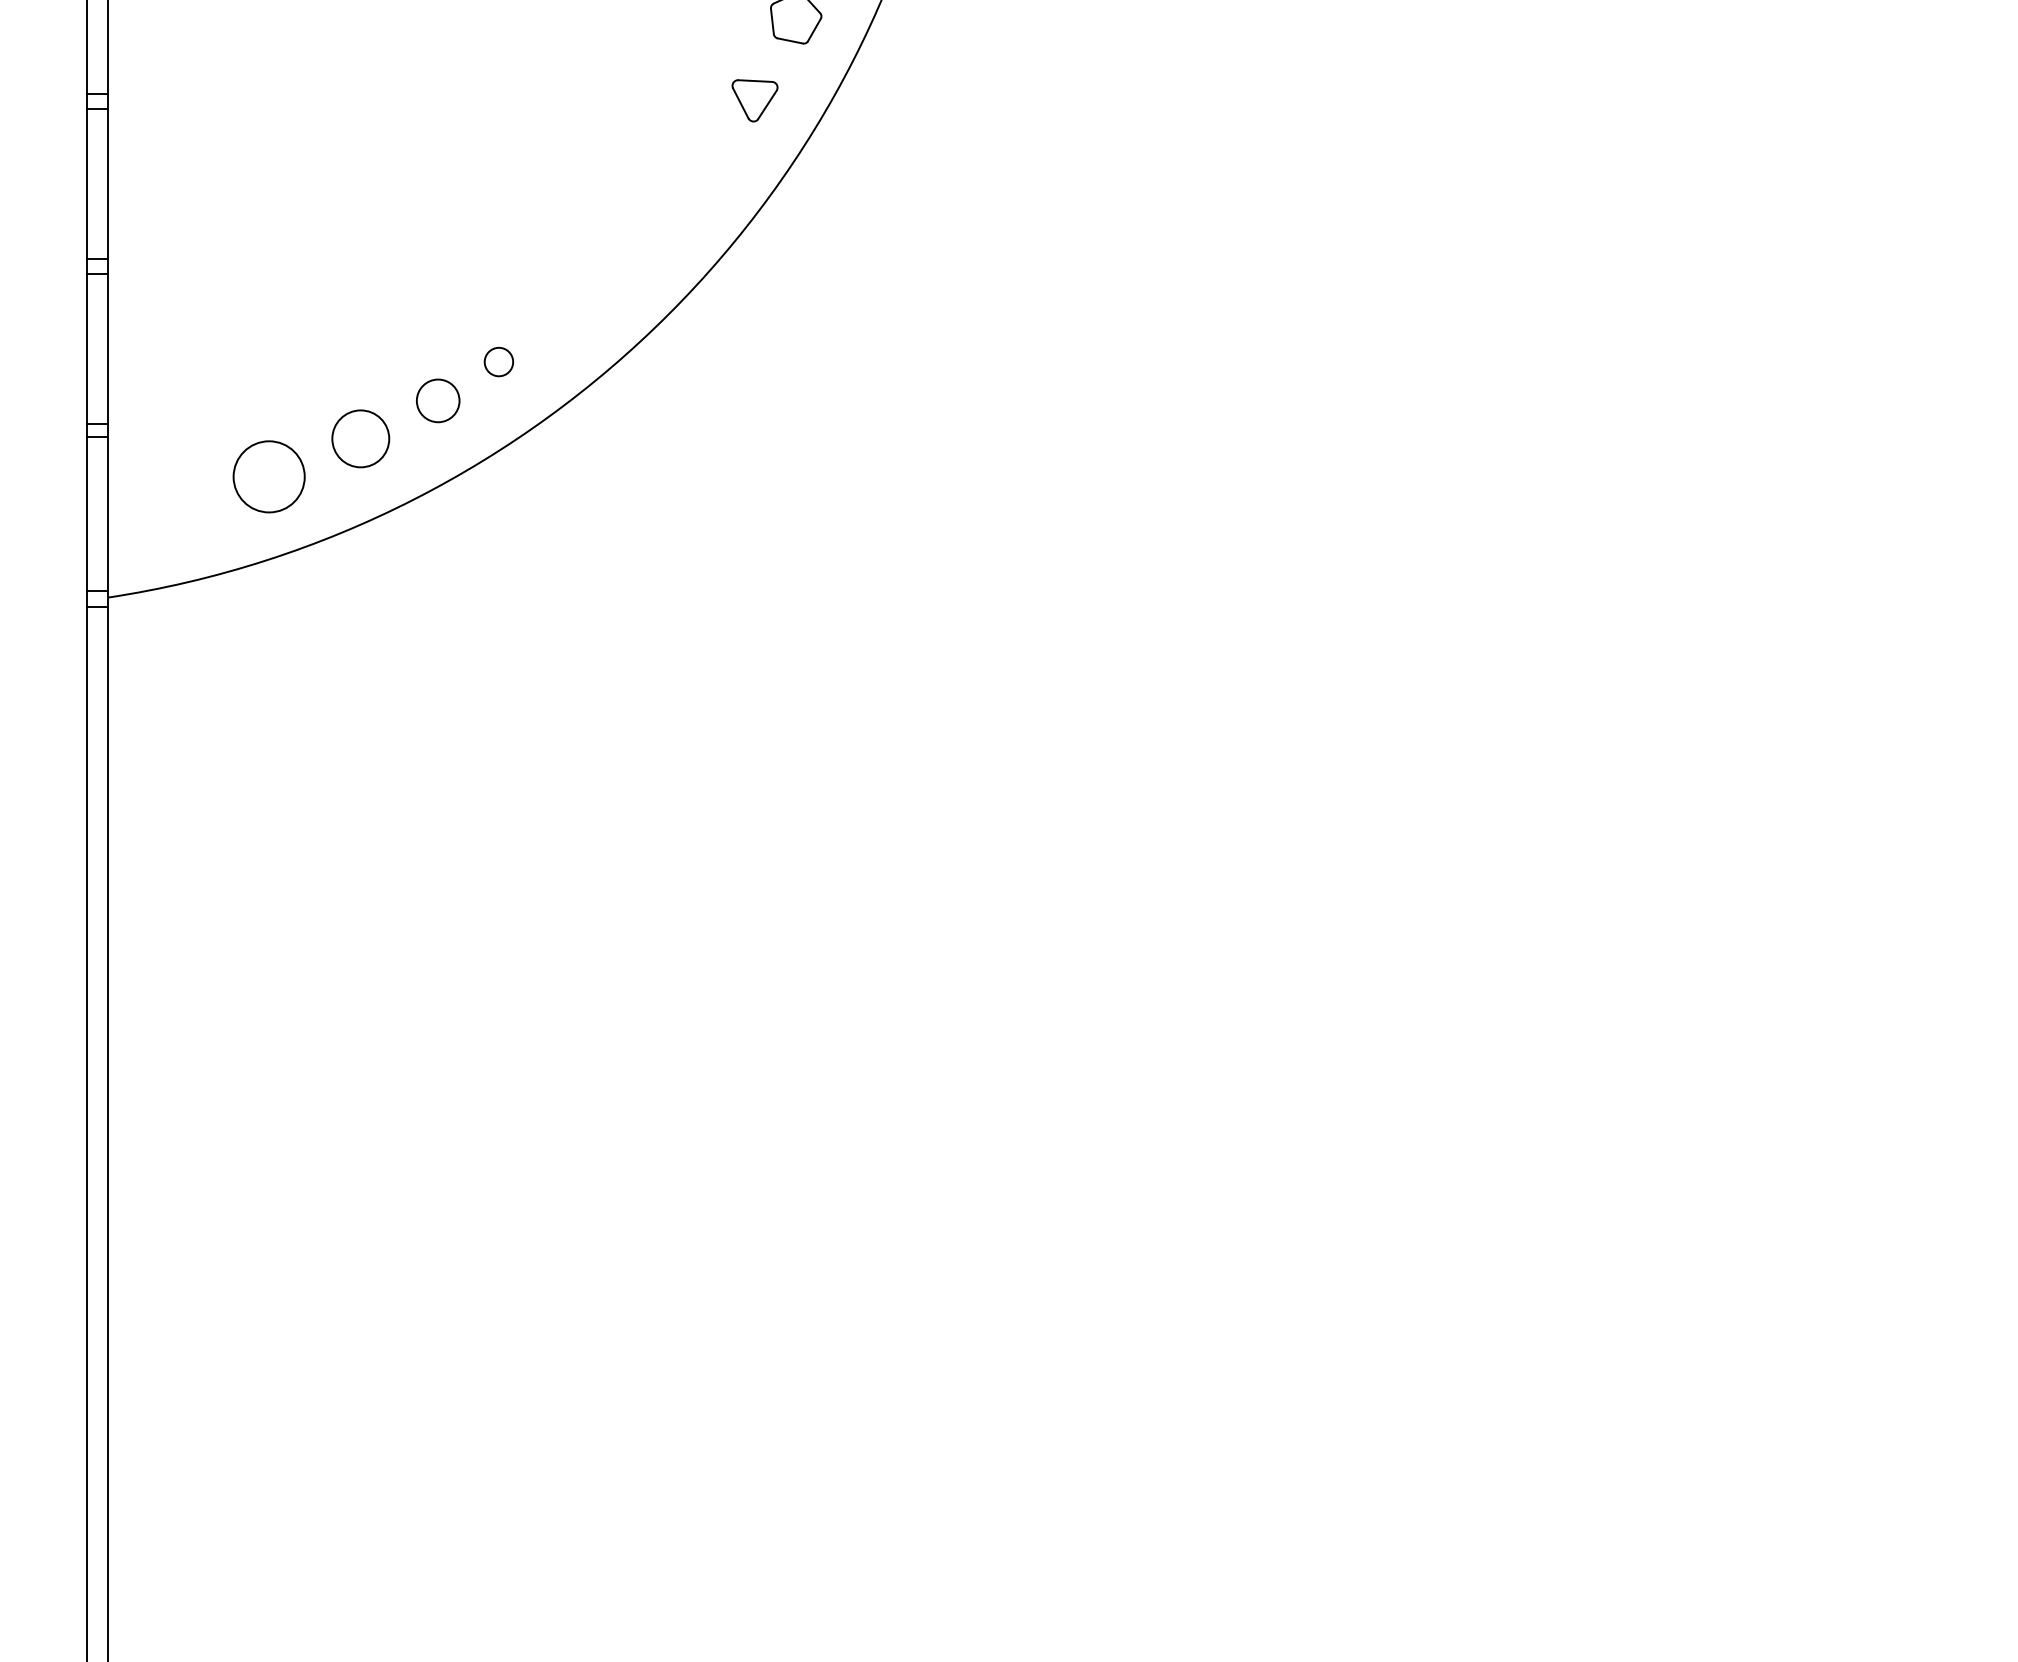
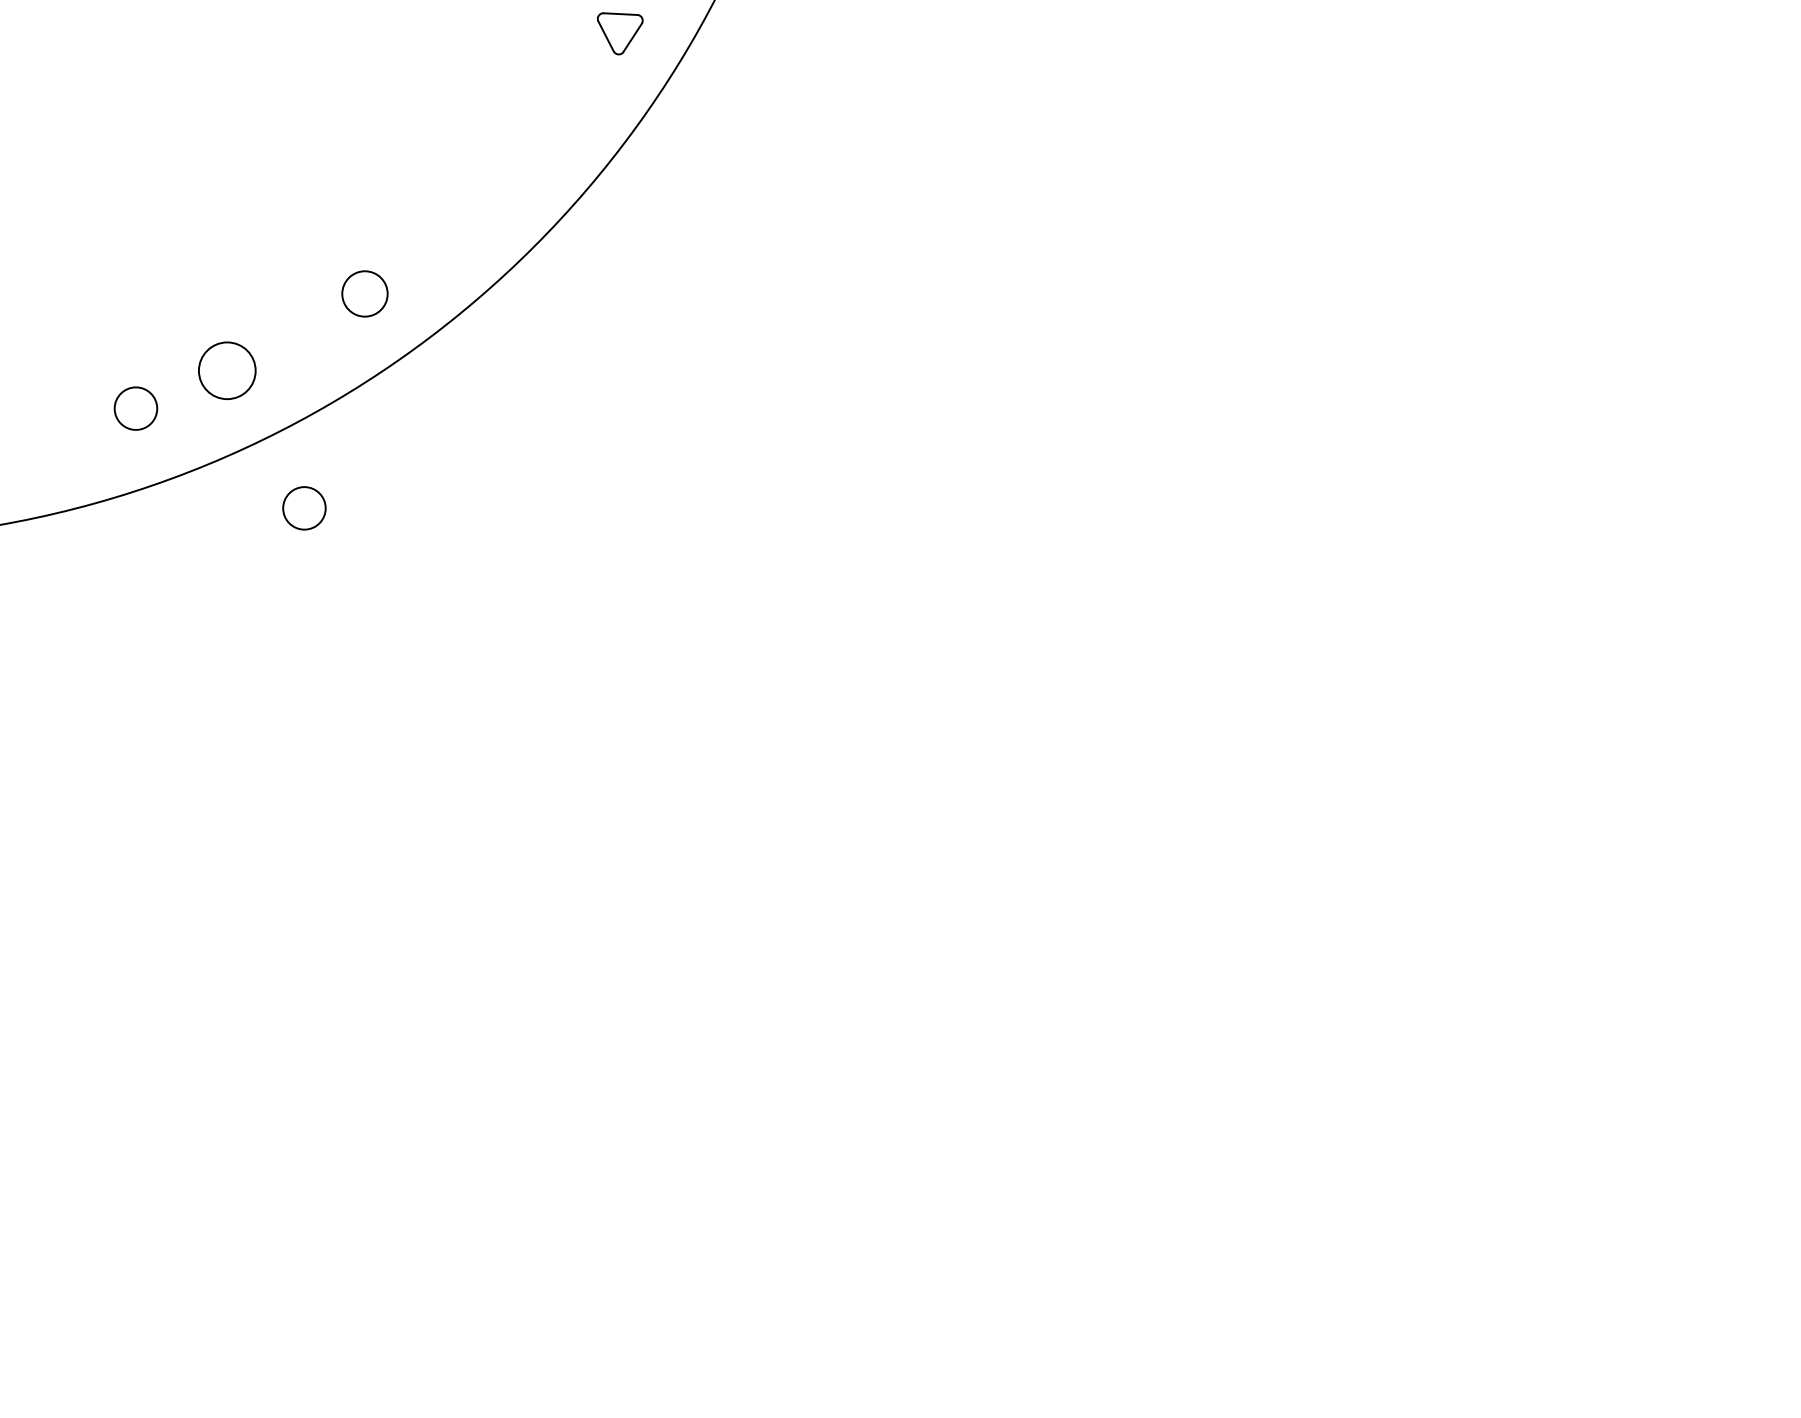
circle: (498, 362) -> (364, 294), size x1.6
circle: (438, 400) -> (304, 507), moved
circle: (268, 476) -> (135, 408), size x0.6

